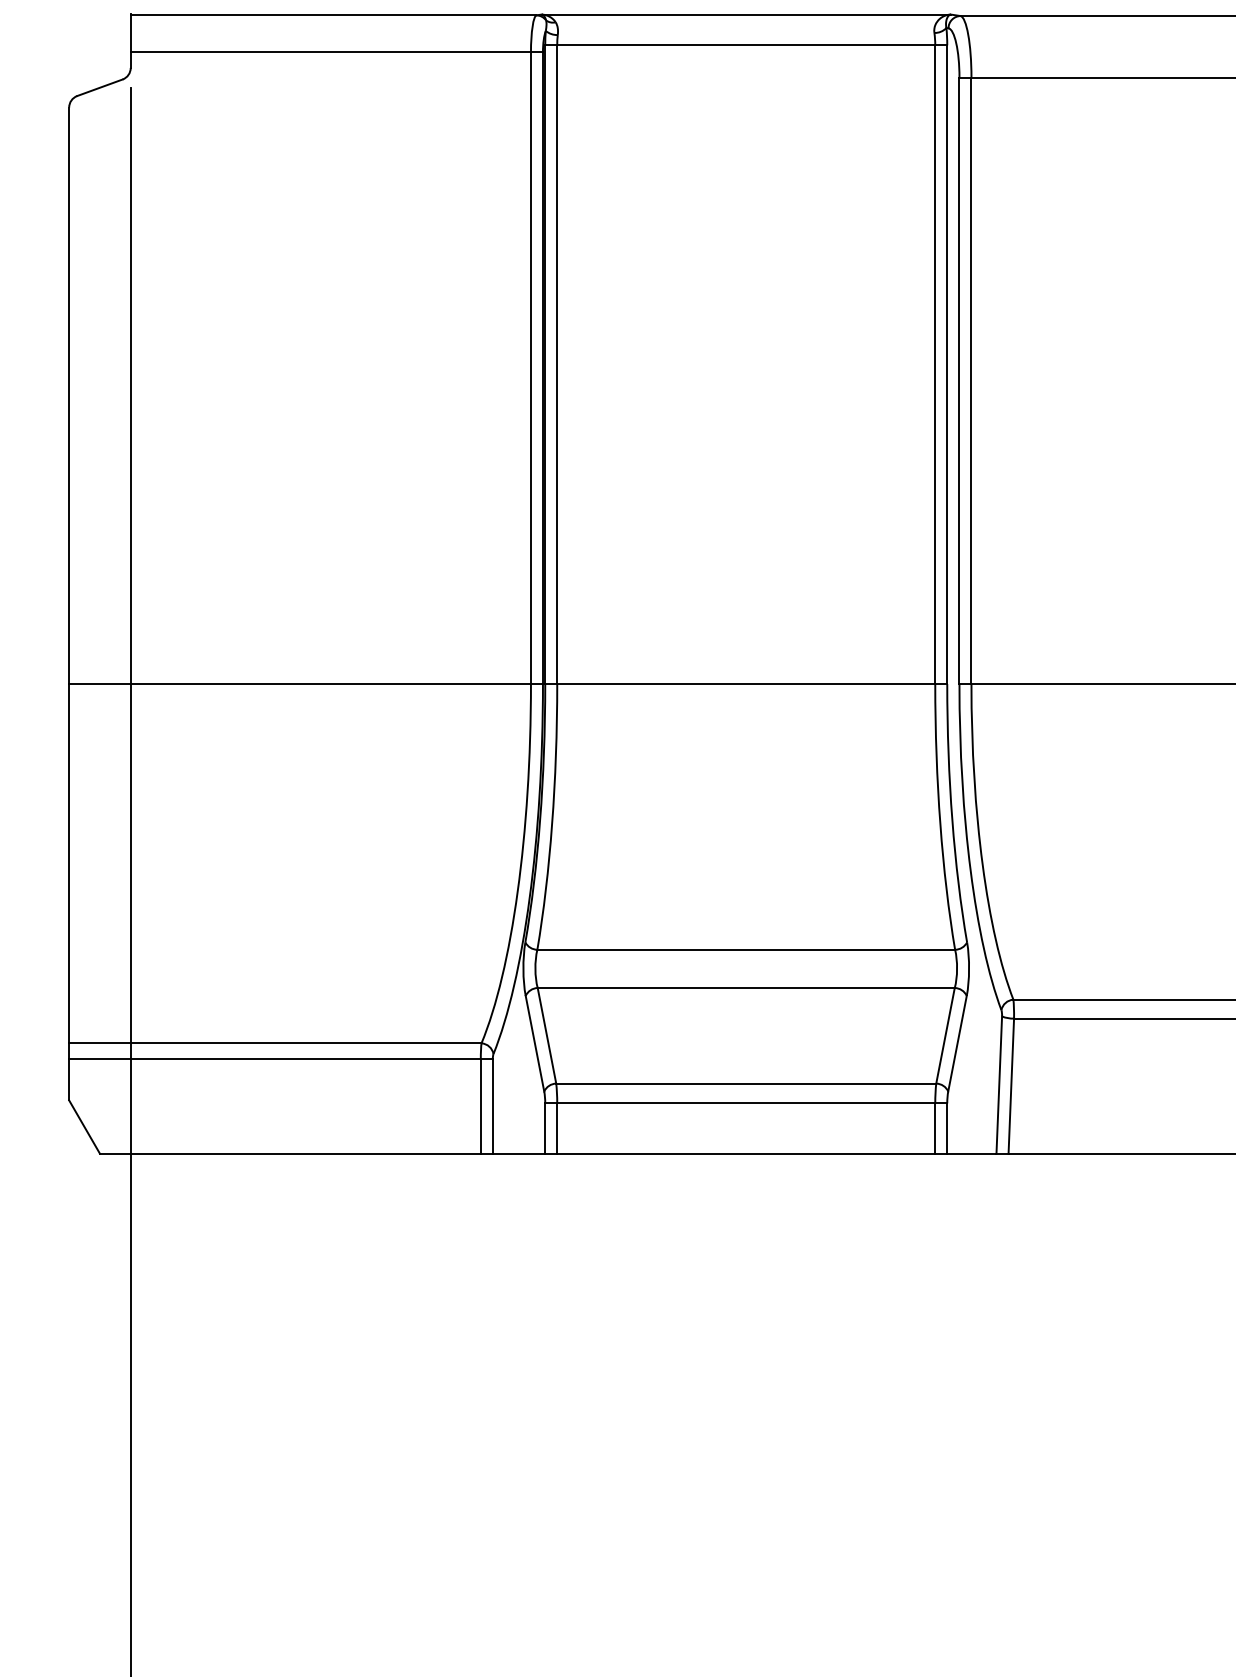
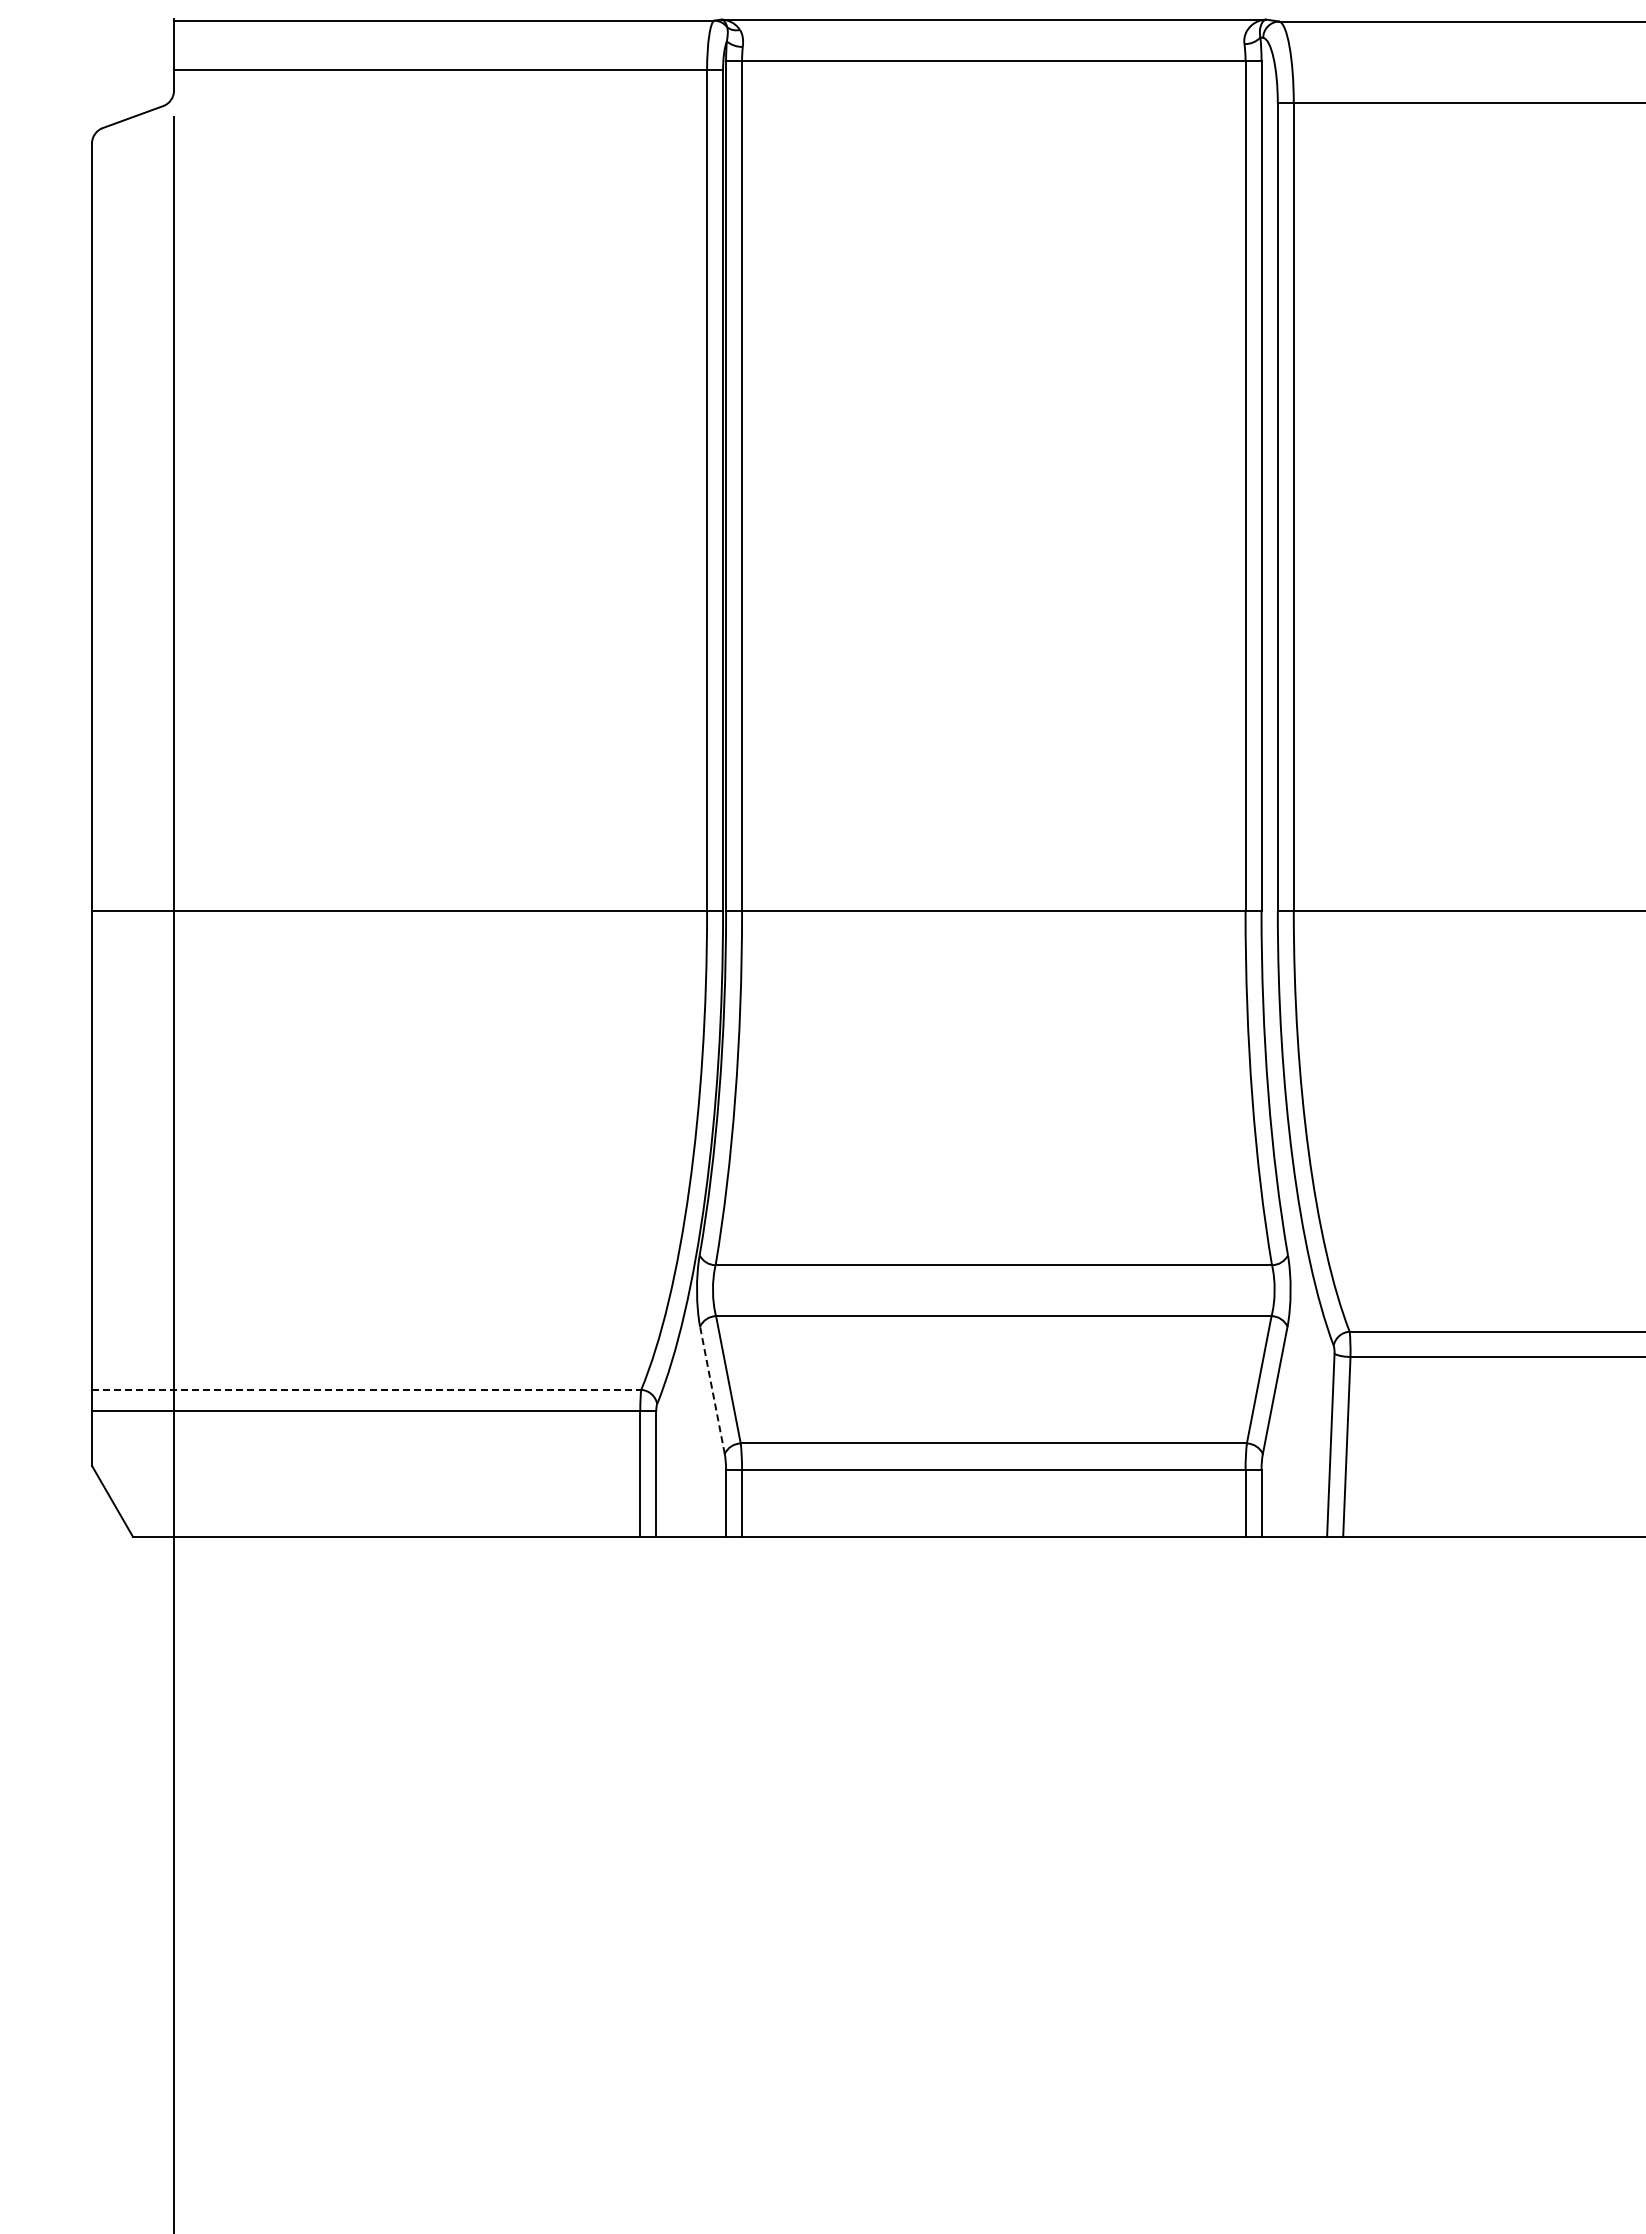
line: (275, 1043) -> (366, 1389), solid -> dashed
line: (535, 1043) -> (712, 1390), solid -> dashed

